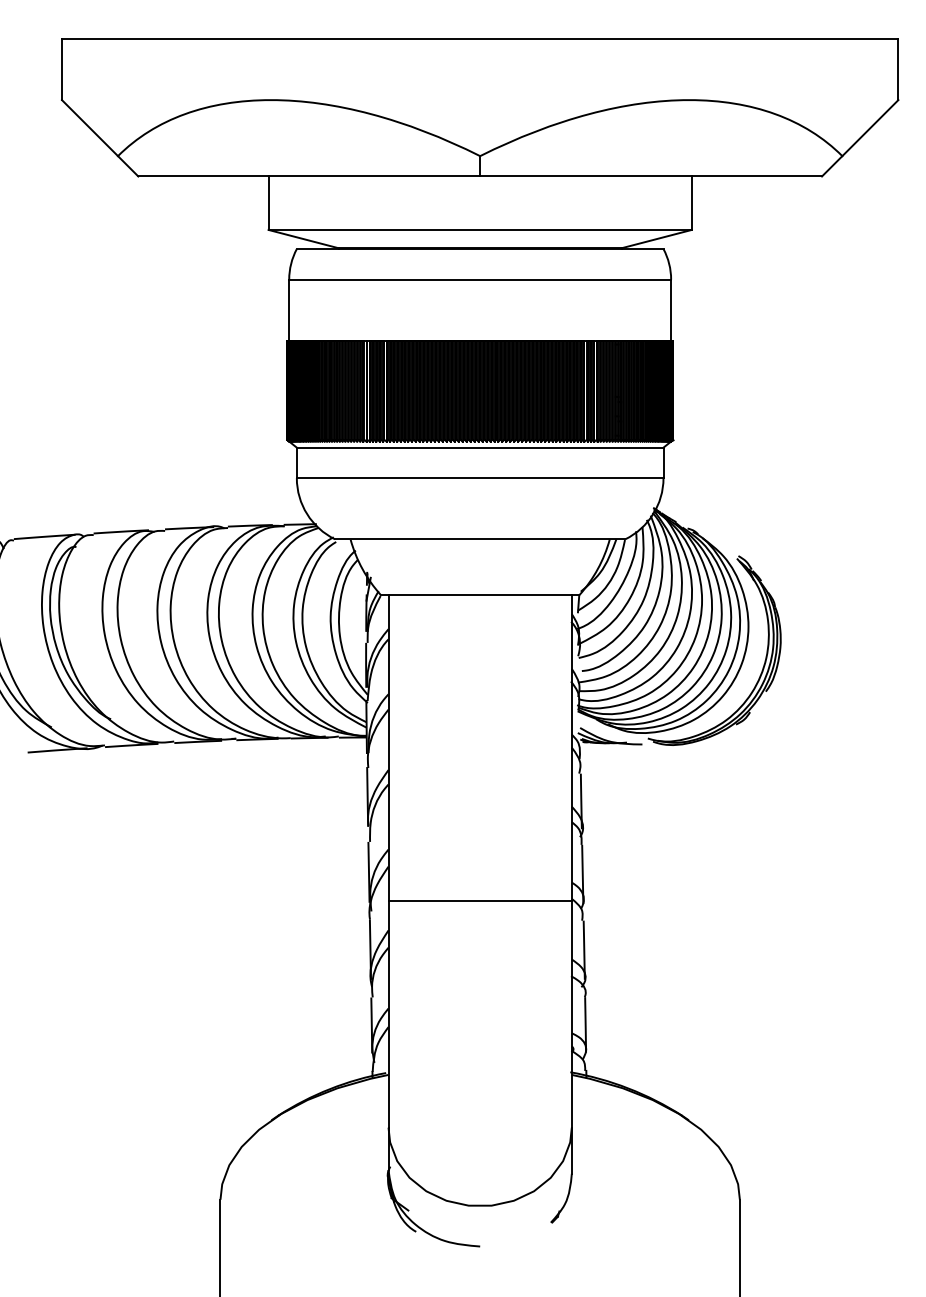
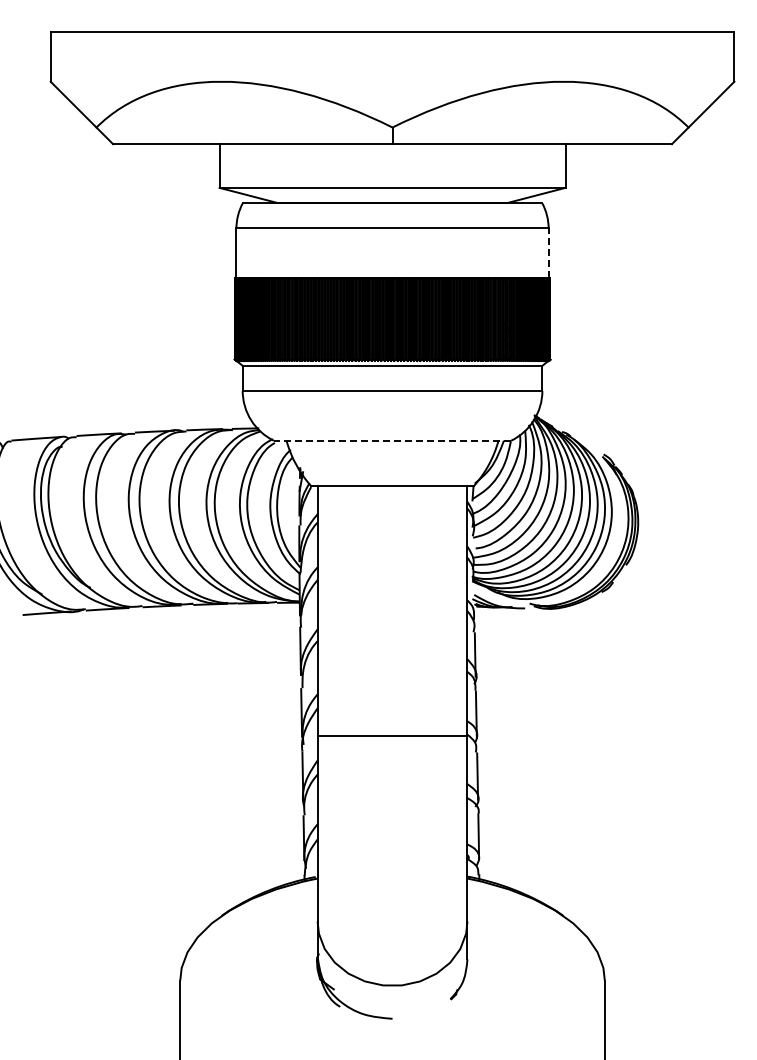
line: (670, 310) -> (548, 253), solid -> dashed
line: (480, 539) -> (392, 440), solid -> dashed

